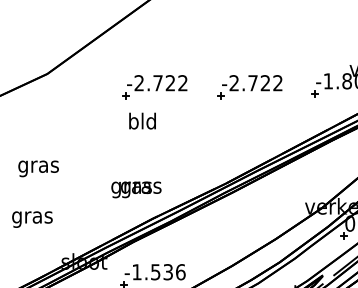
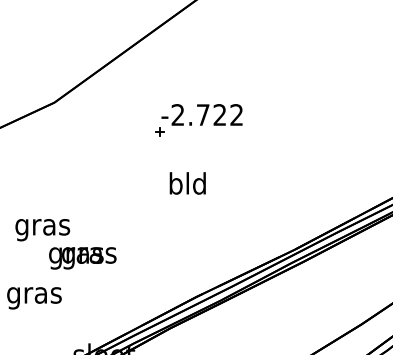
part: (249, 87) -> (326, 120), removed
text: (142, 120) -> (187, 182), moved
text: (136, 189) -> (82, 257), moved

